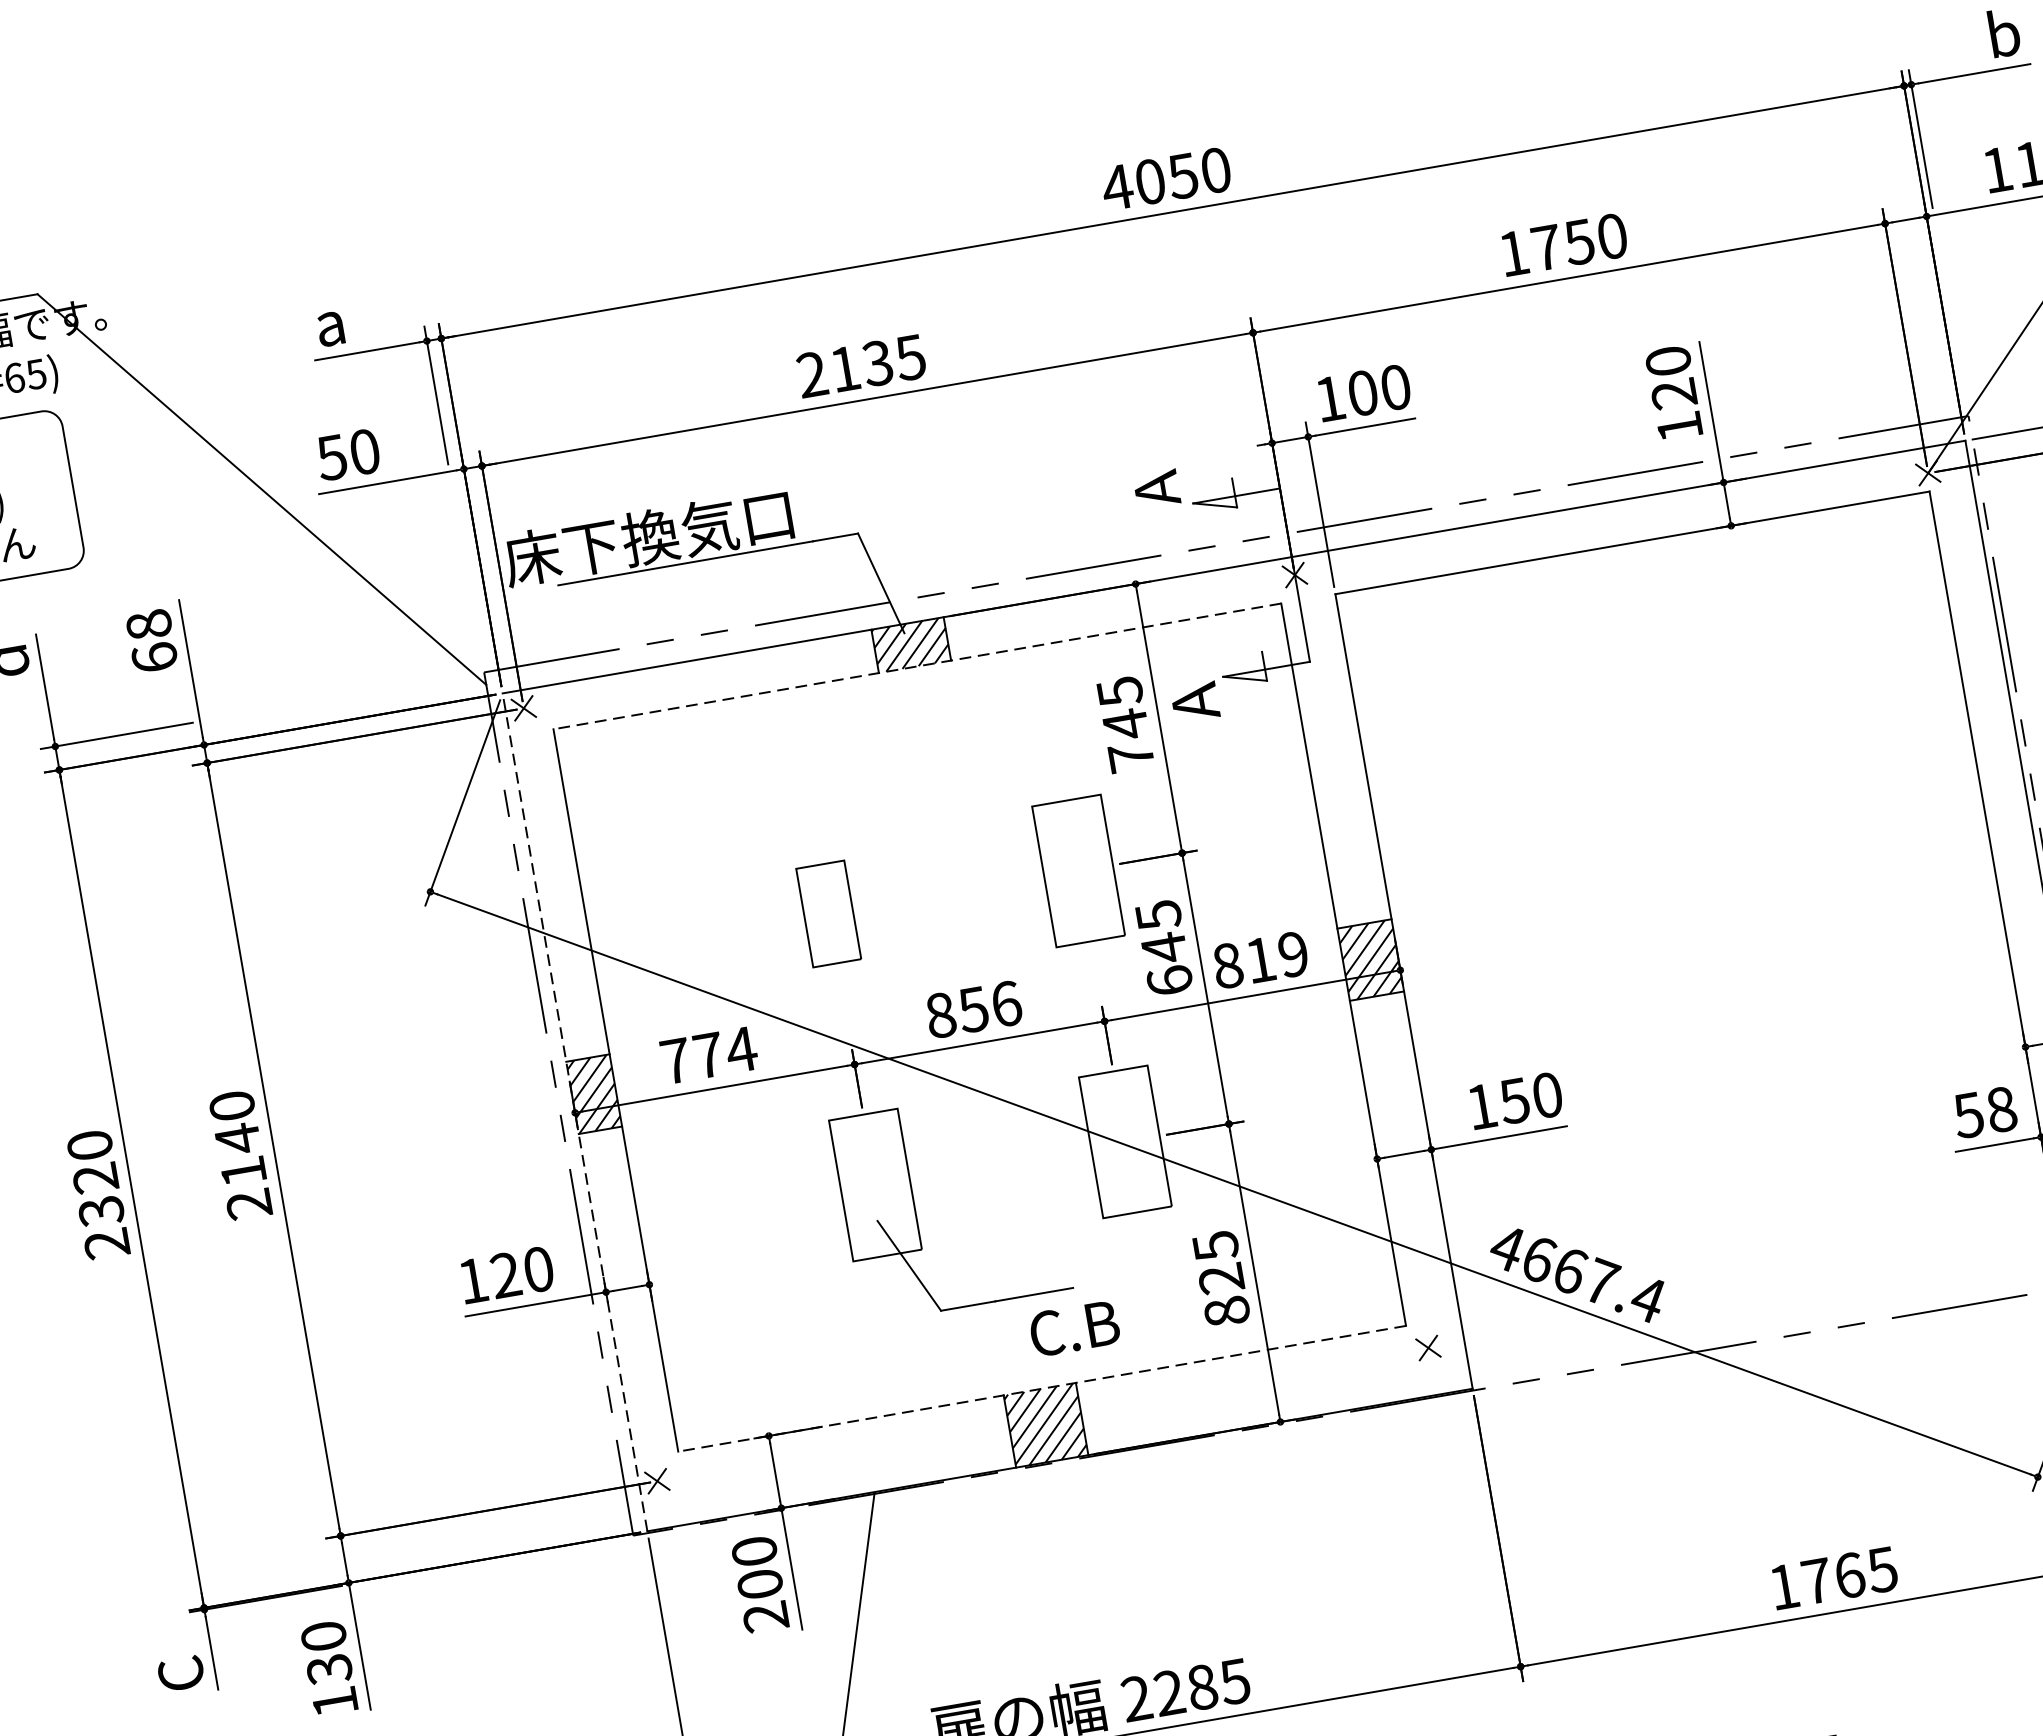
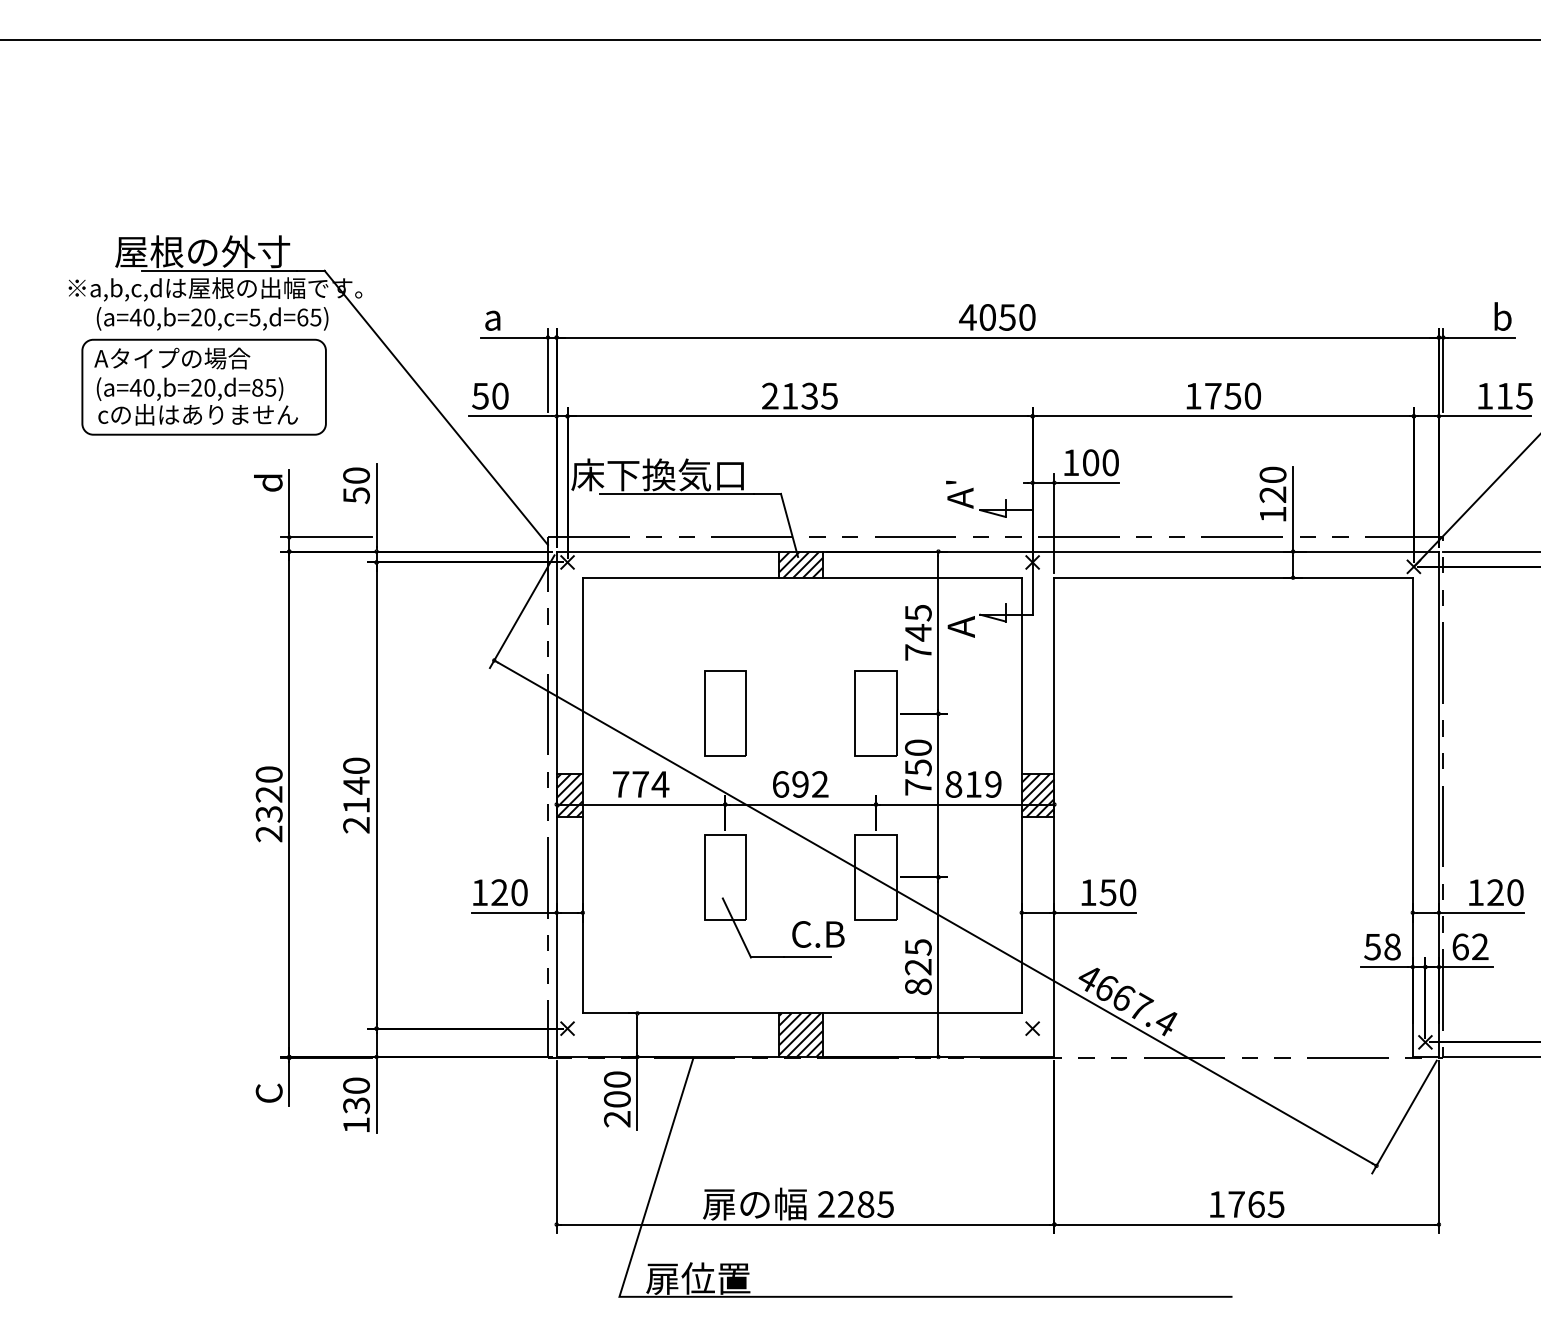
text: (1137, 465) -> (951, 482), A -> A'
text: (151, 641) -> (356, 485), 68 -> 50
line: (916, 666) -> (801, 577), dashed -> solid
part: (828, 913) -> (725, 713), size x1.43
text: (1164, 947) -> (918, 767), 645 -> 750
text: (973, 1009) -> (800, 784), 856 -> 692
line: (574, 1112) -> (556, 804), dashed -> solid
text: (1074, 1328) -> (818, 934), moved
line: (1040, 1389) -> (801, 1013), dashed -> solid

